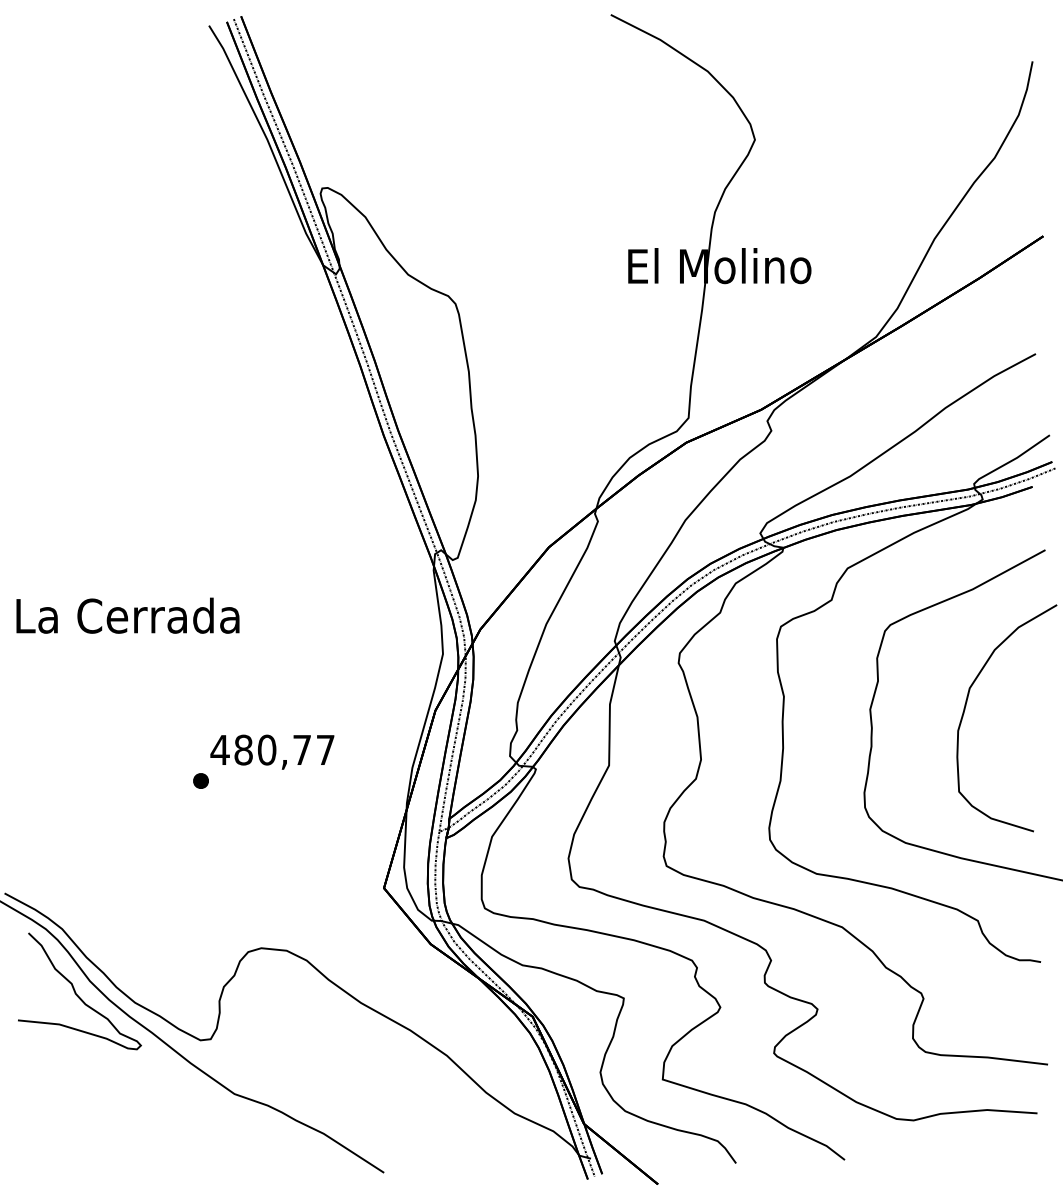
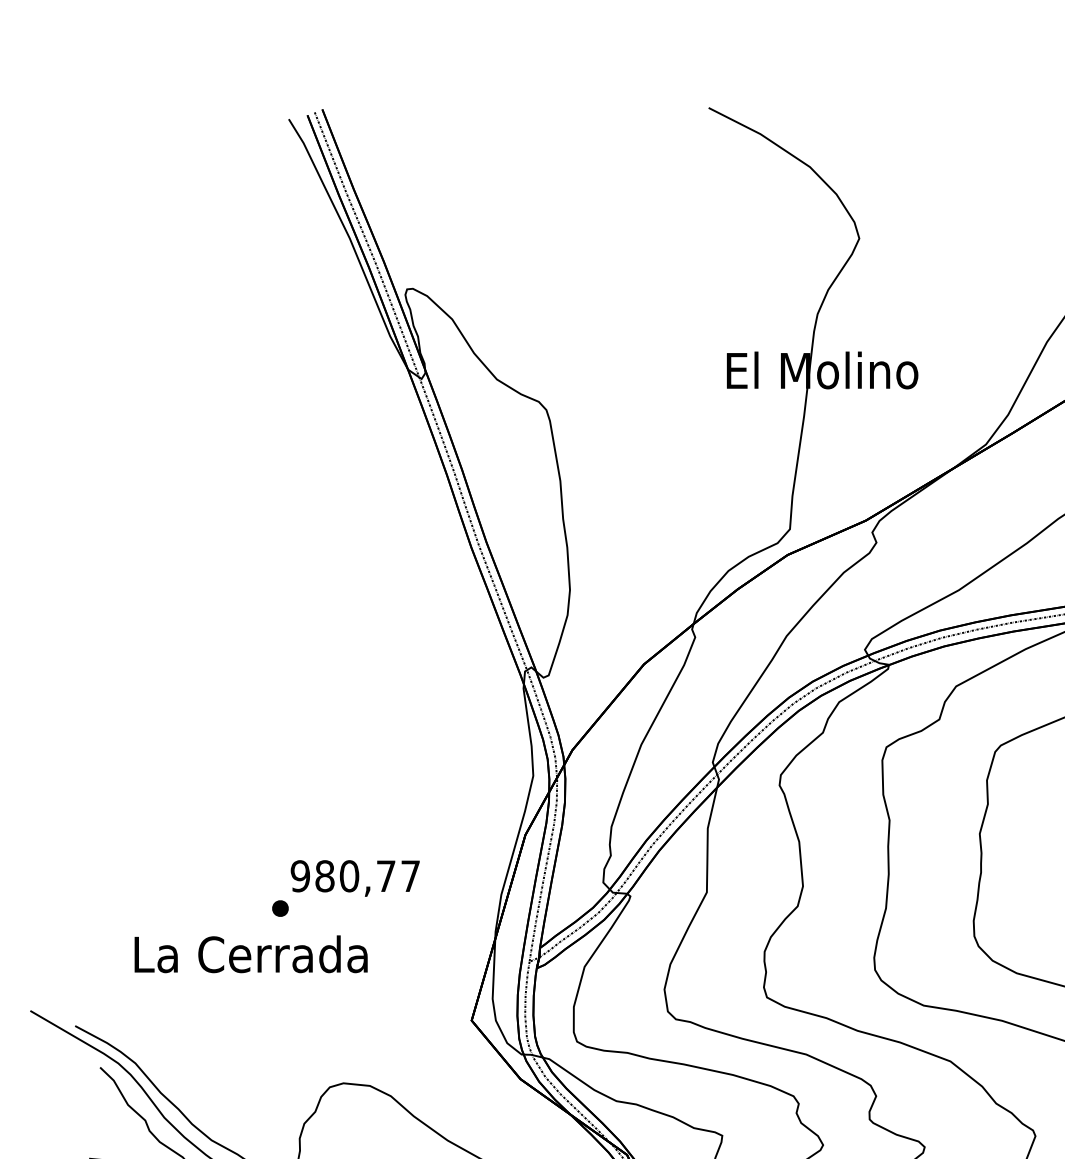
text: (127, 615) -> (250, 954), moved
text: (219, 749) -> (299, 875), 480,77 -> 980,77

